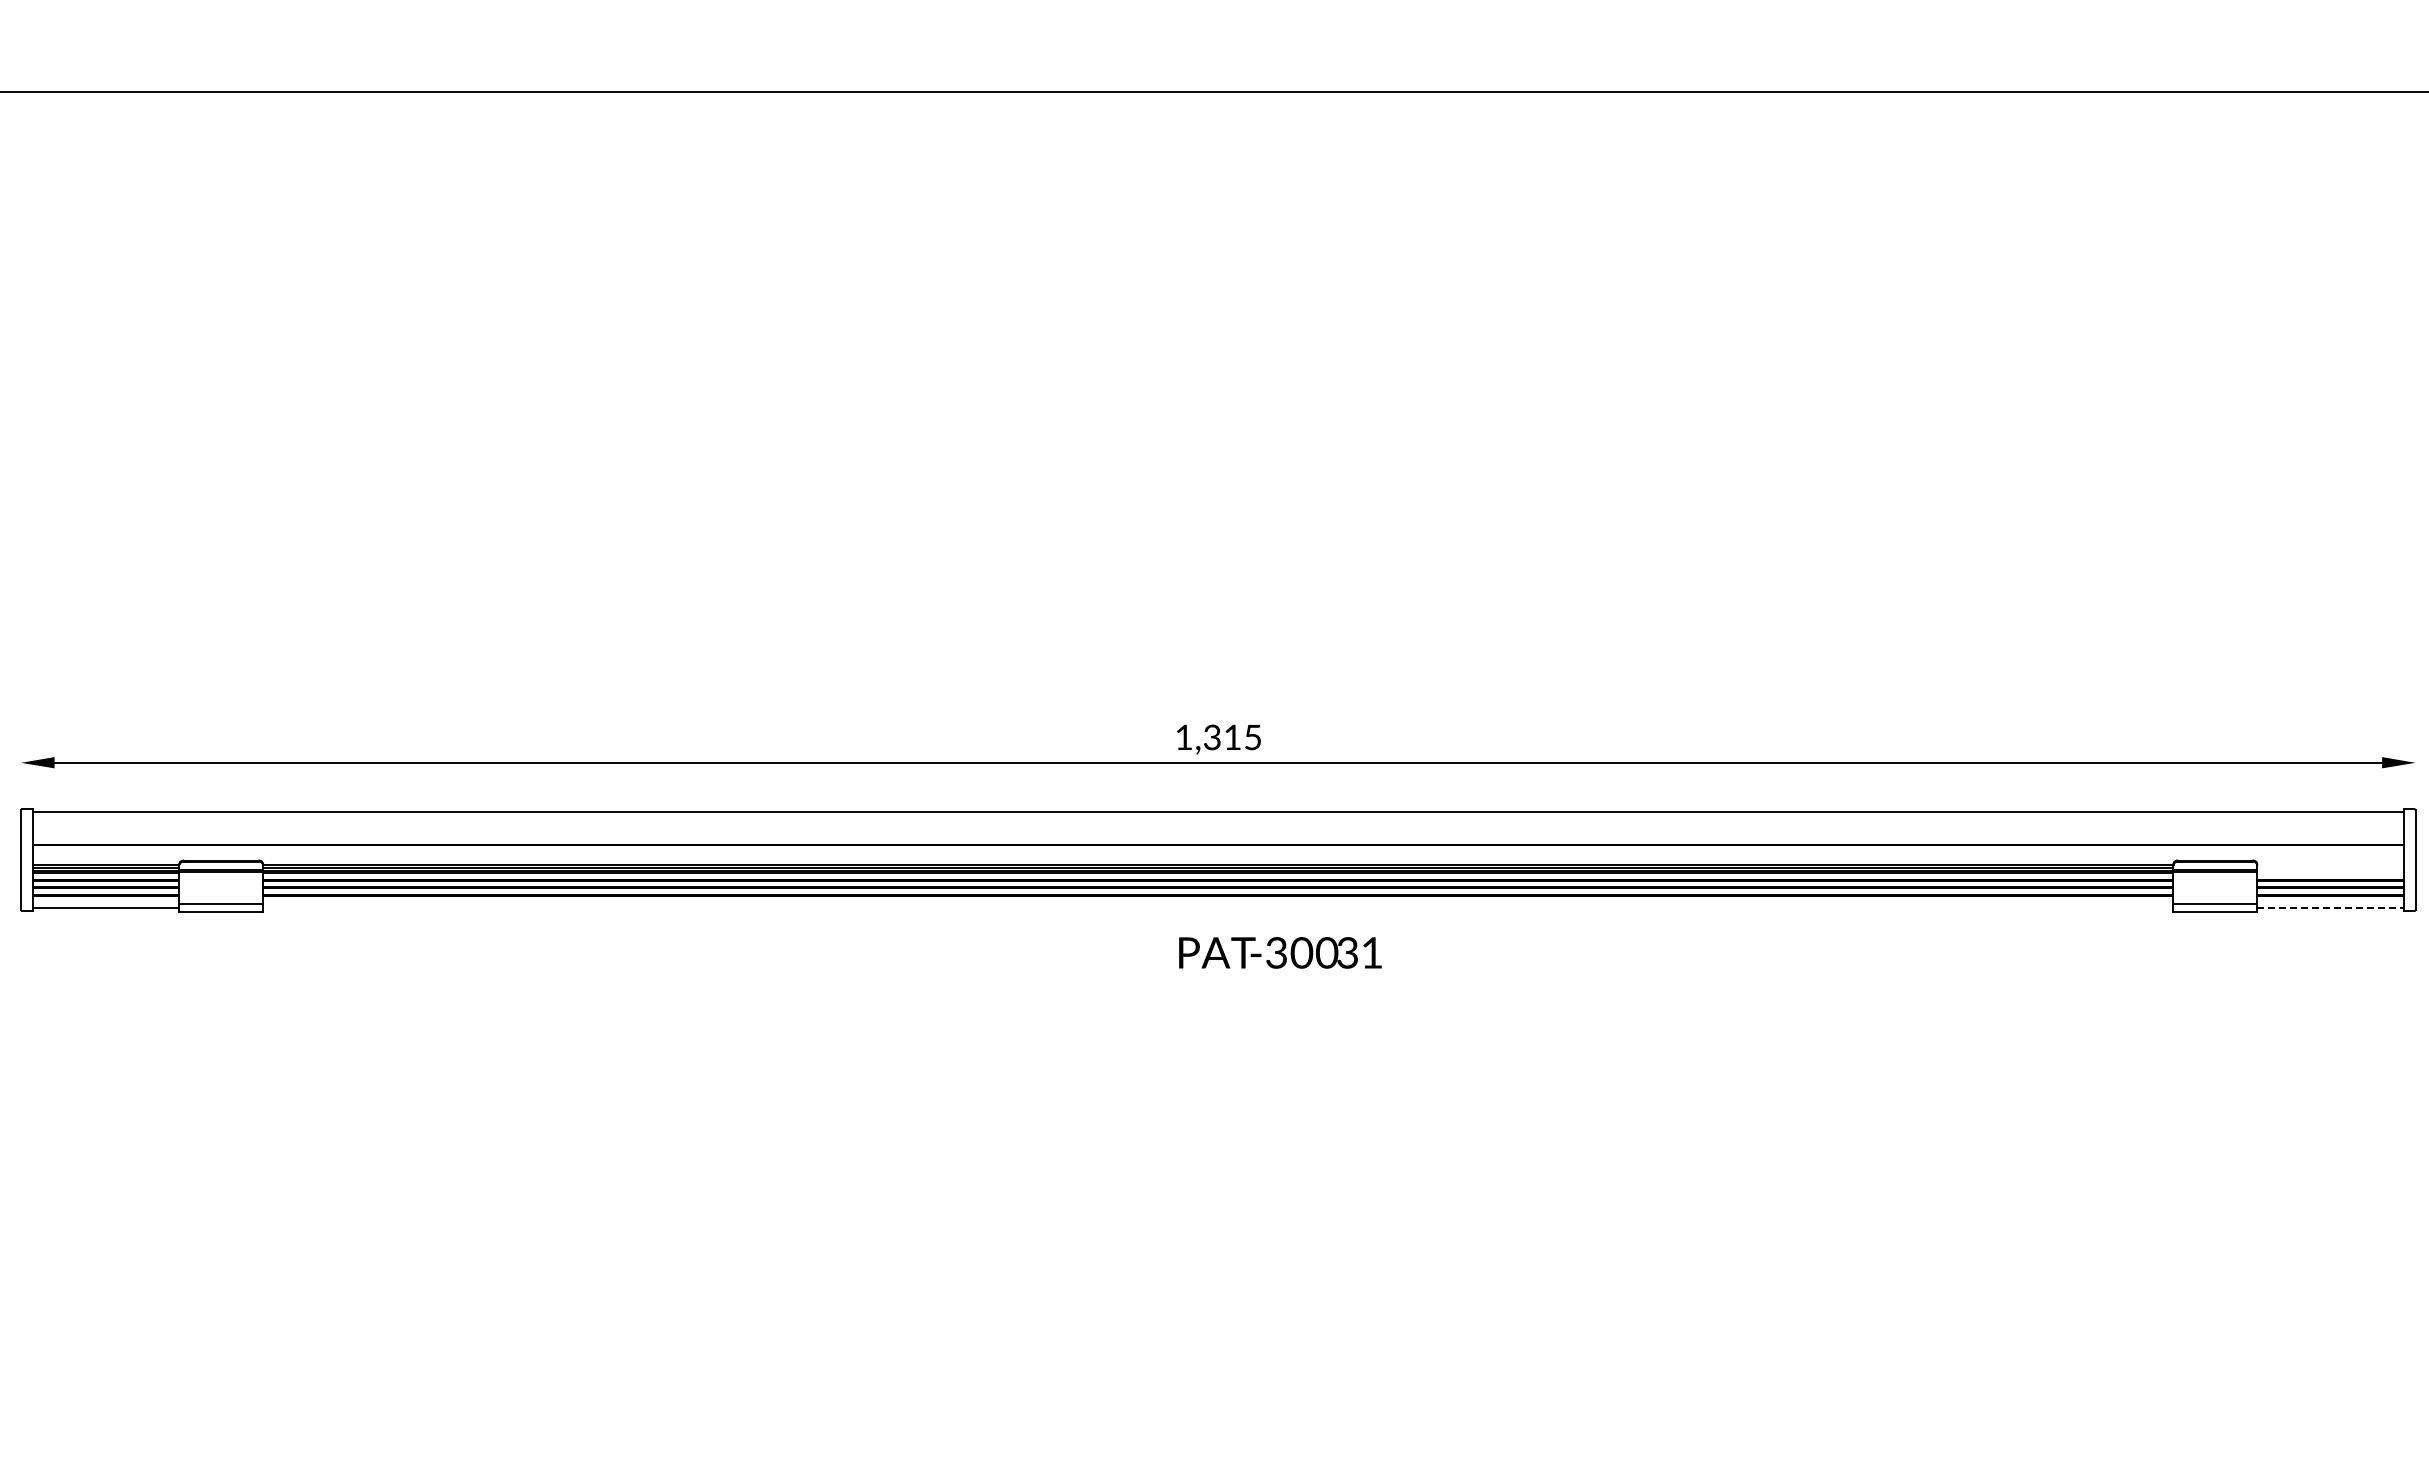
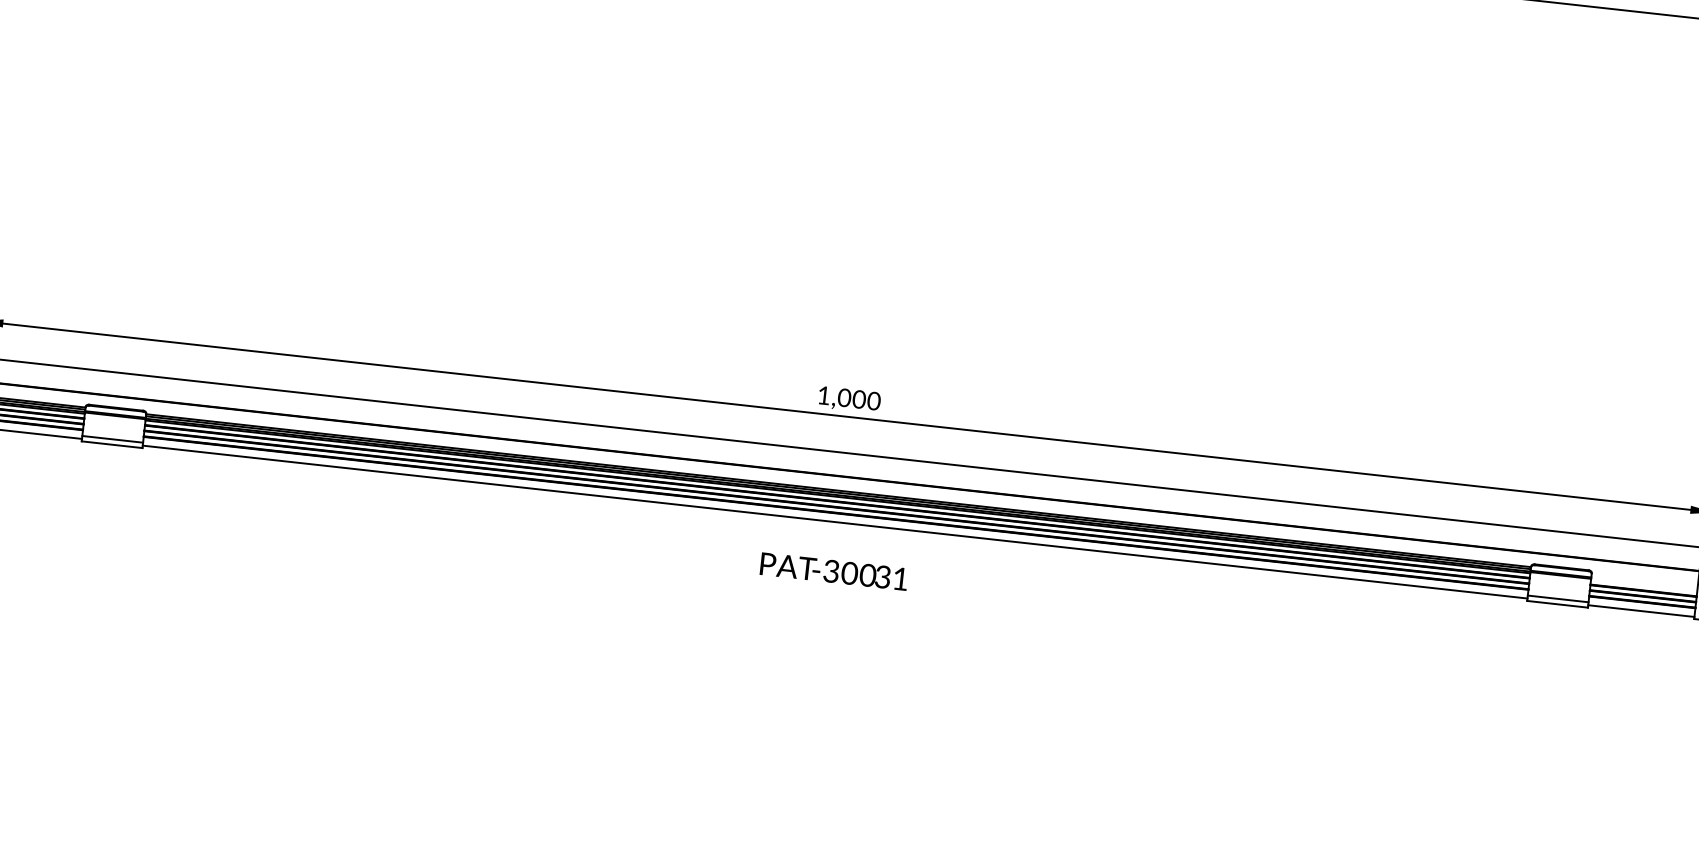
text: (1232, 737) -> (859, 399), 1,315 -> 1,000
line: (1218, 908) -> (835, 522), added
line: (2330, 908) -> (1641, 611), dashed -> solid
text: (1280, 952) -> (834, 571), moved

